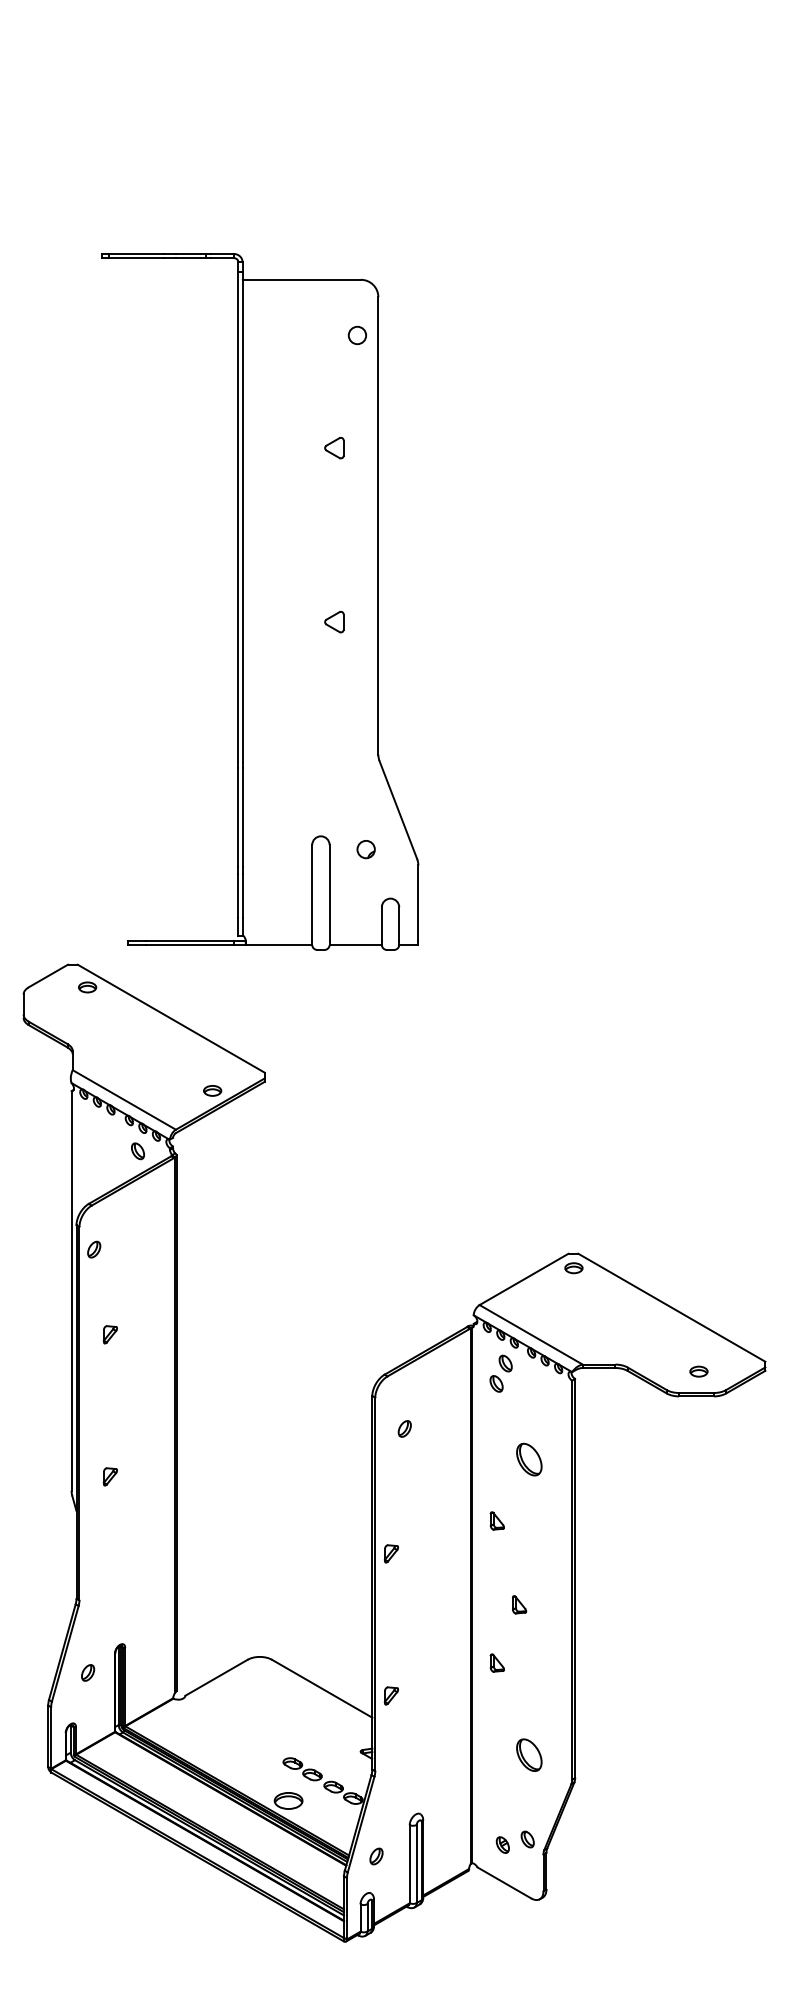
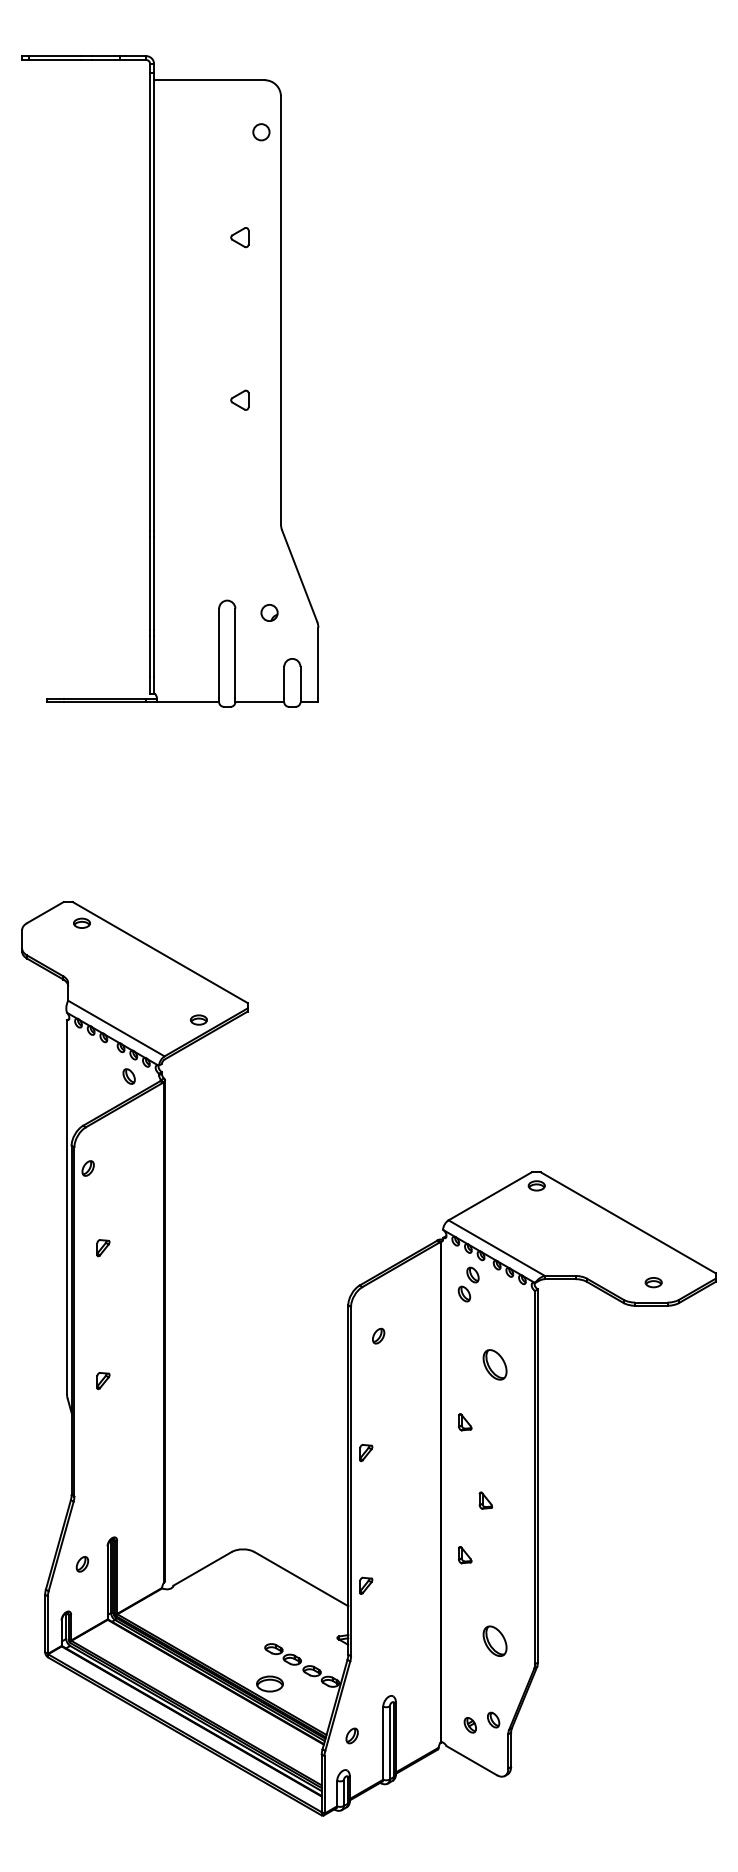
part: (260, 601) -> (170, 381), moved

